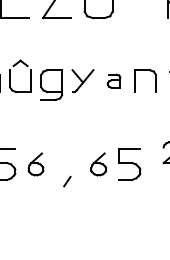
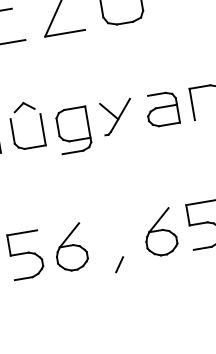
part: (113, 81) -> (161, 110), size x1.67
part: (35, 164) -> (69, 247), size x1.43
part: (98, 164) -> (160, 232), size x1.43

